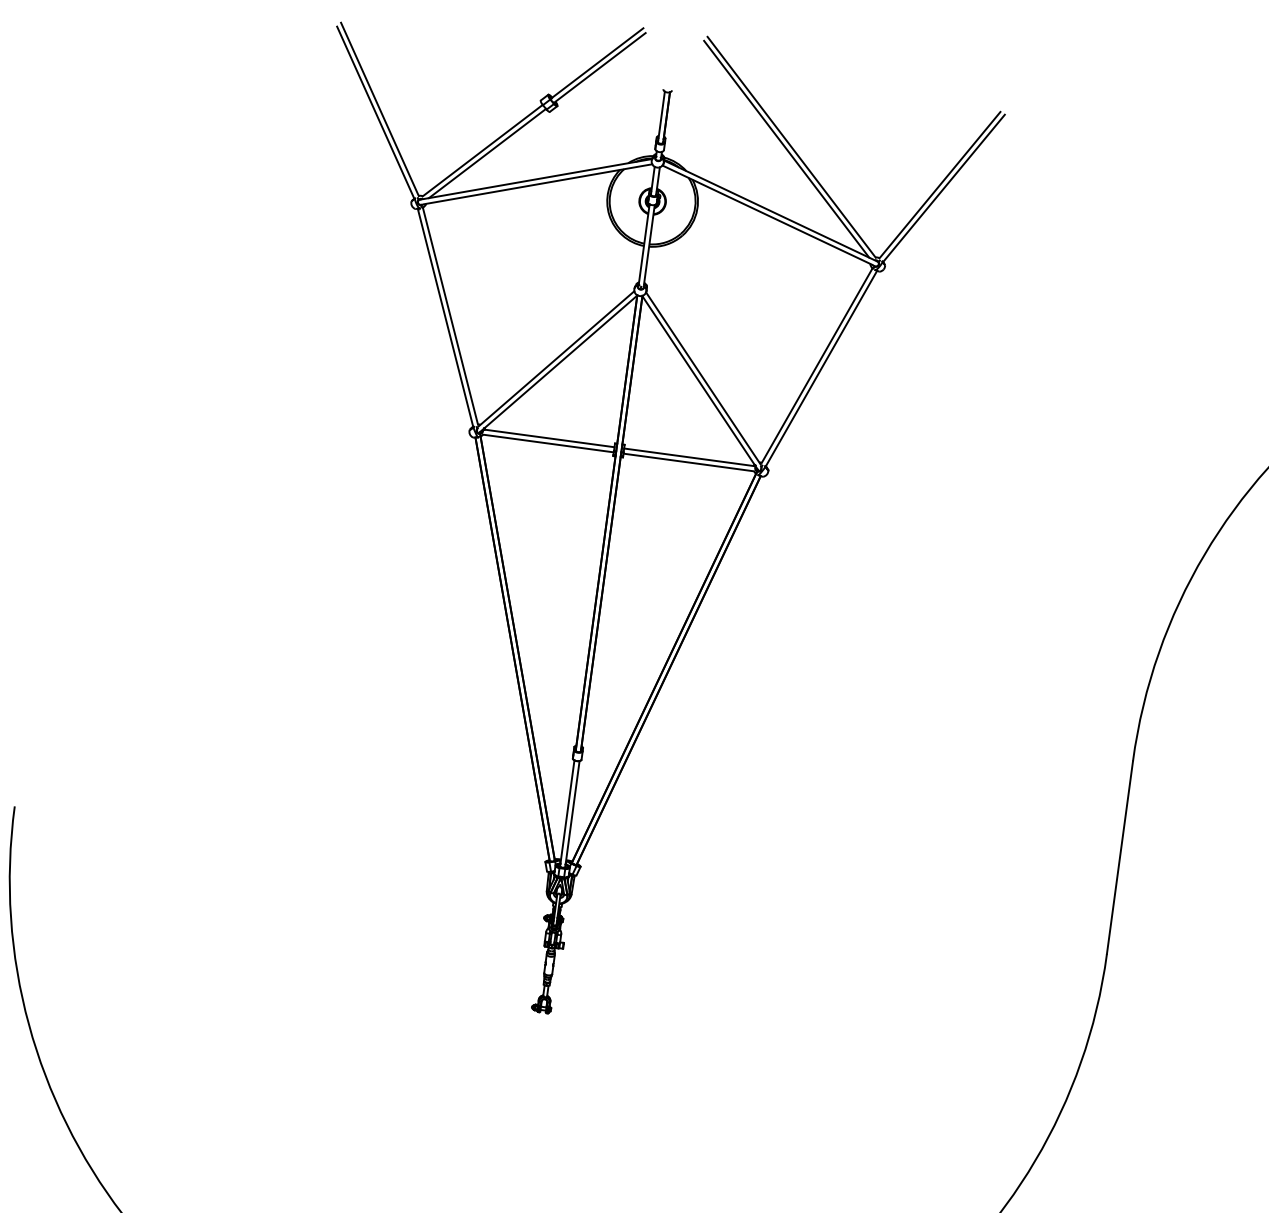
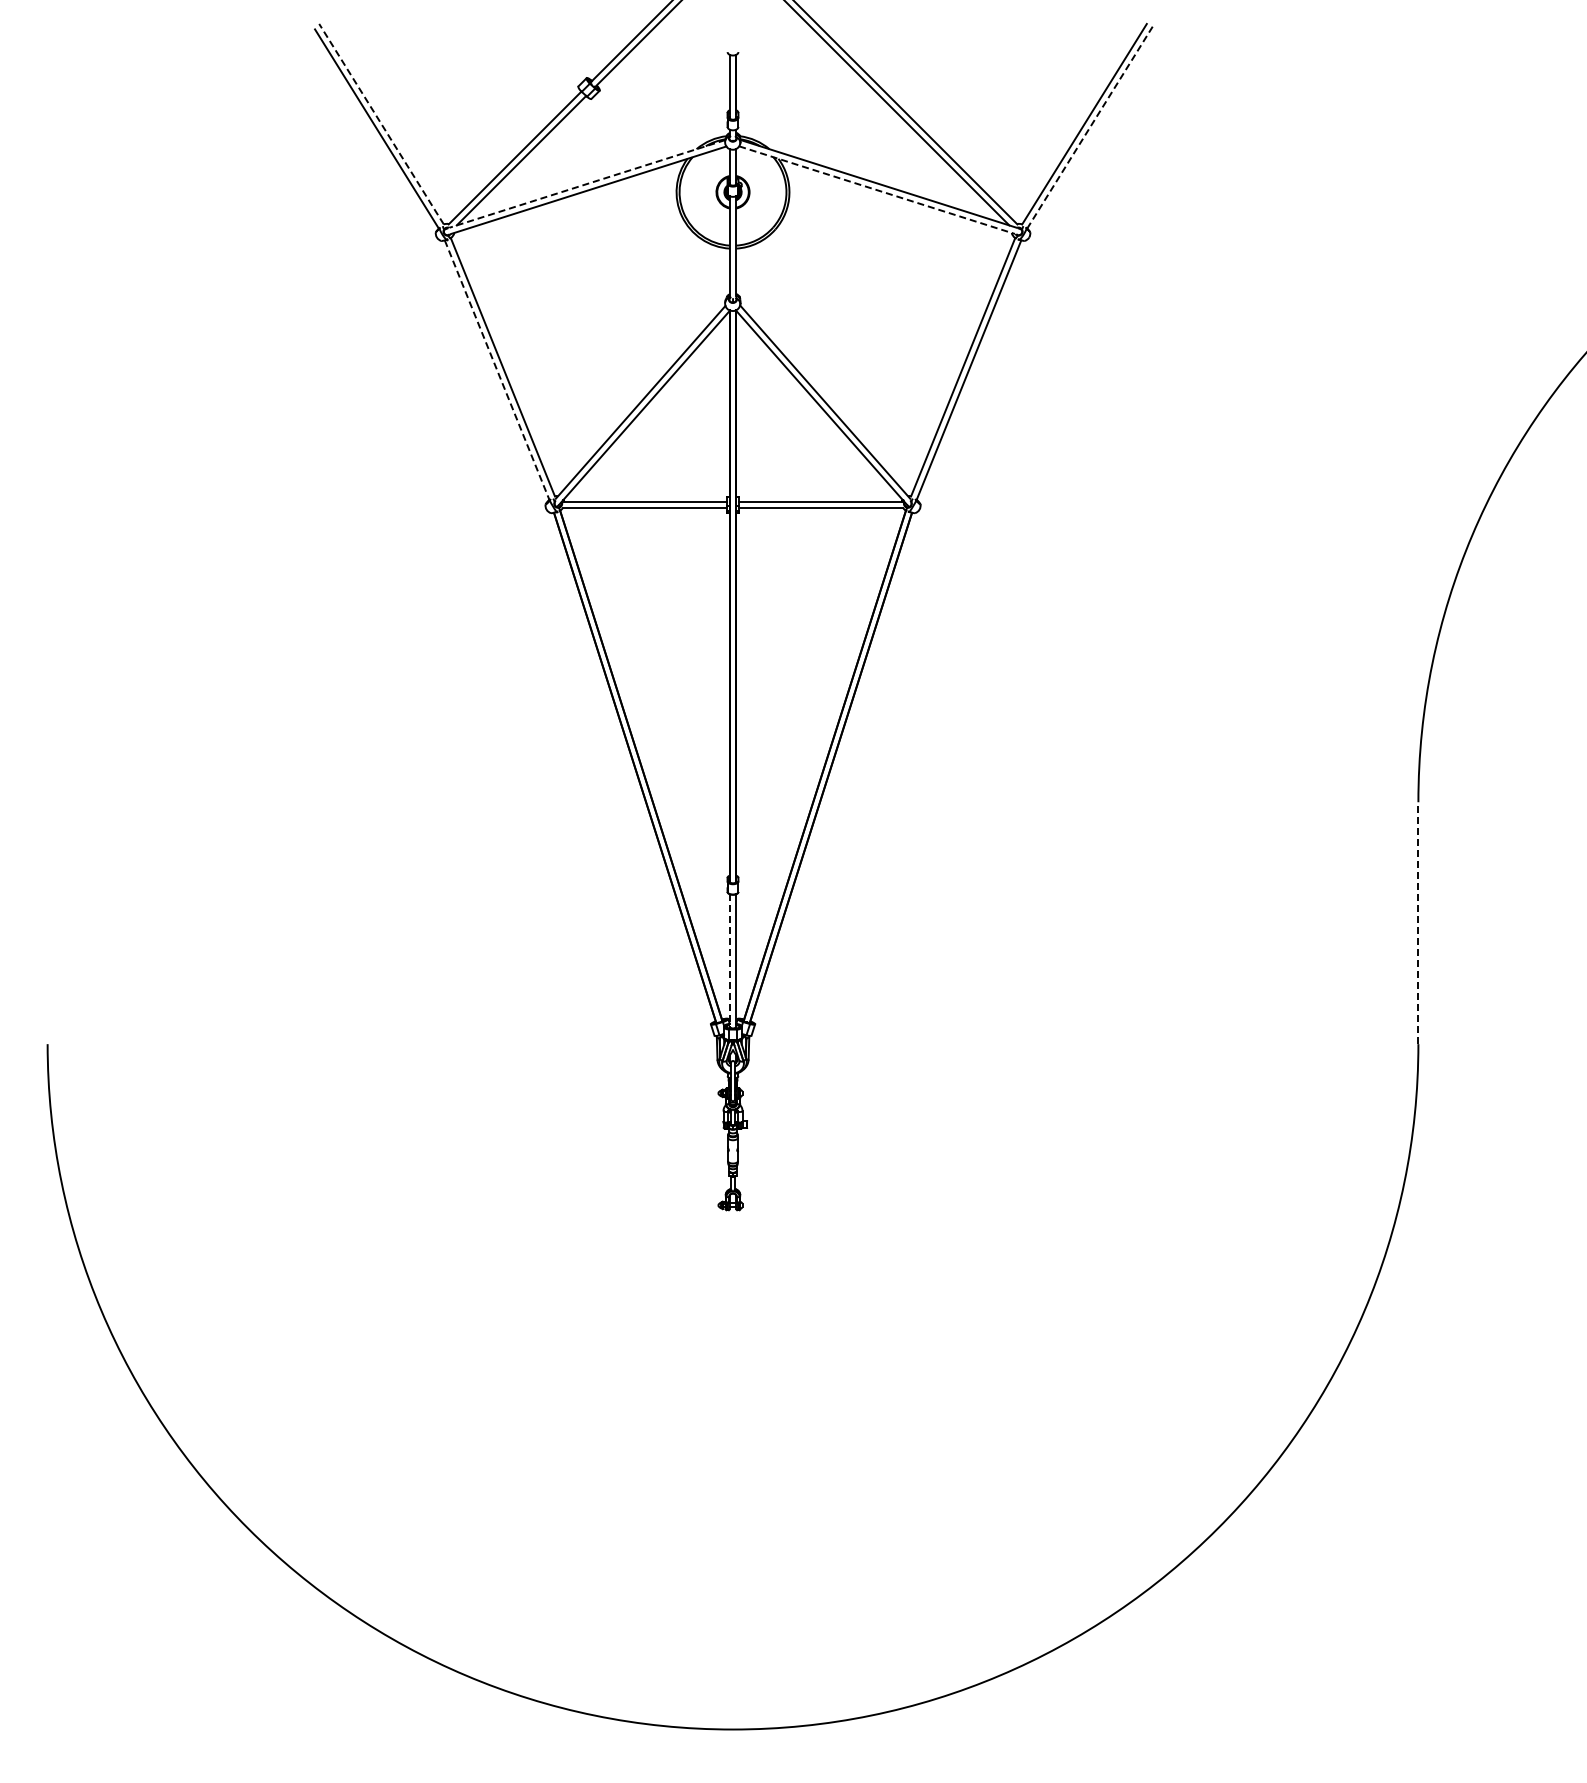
line: (379, 108) -> (381, 123), solid -> dashed
line: (537, 178) -> (587, 183), solid -> dashed
line: (943, 188) -> (1089, 127), solid -> dashed
line: (767, 215) -> (877, 190), solid -> dashed
line: (445, 318) -> (497, 370), solid -> dashed
line: (567, 813) -> (729, 960), solid -> dashed
line: (1120, 857) -> (1418, 923), solid -> dashed

